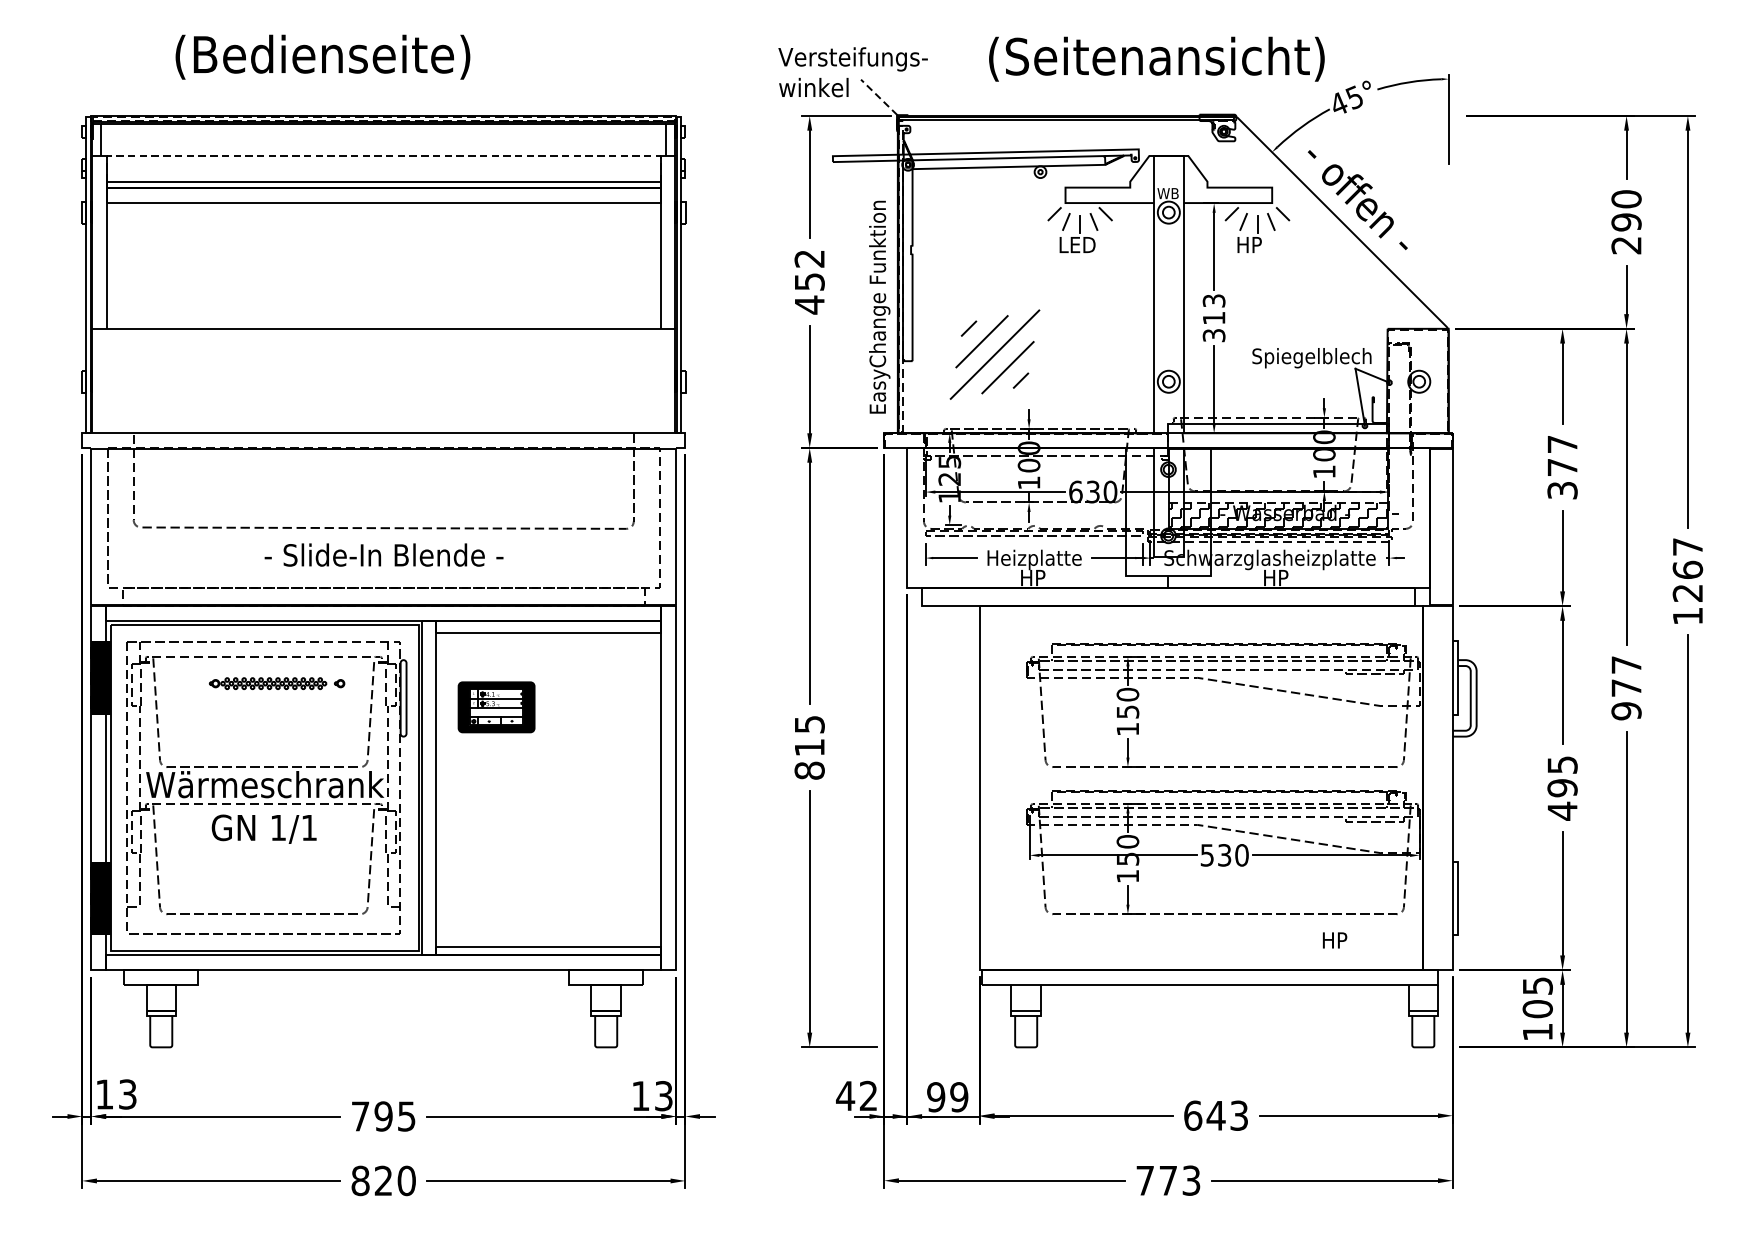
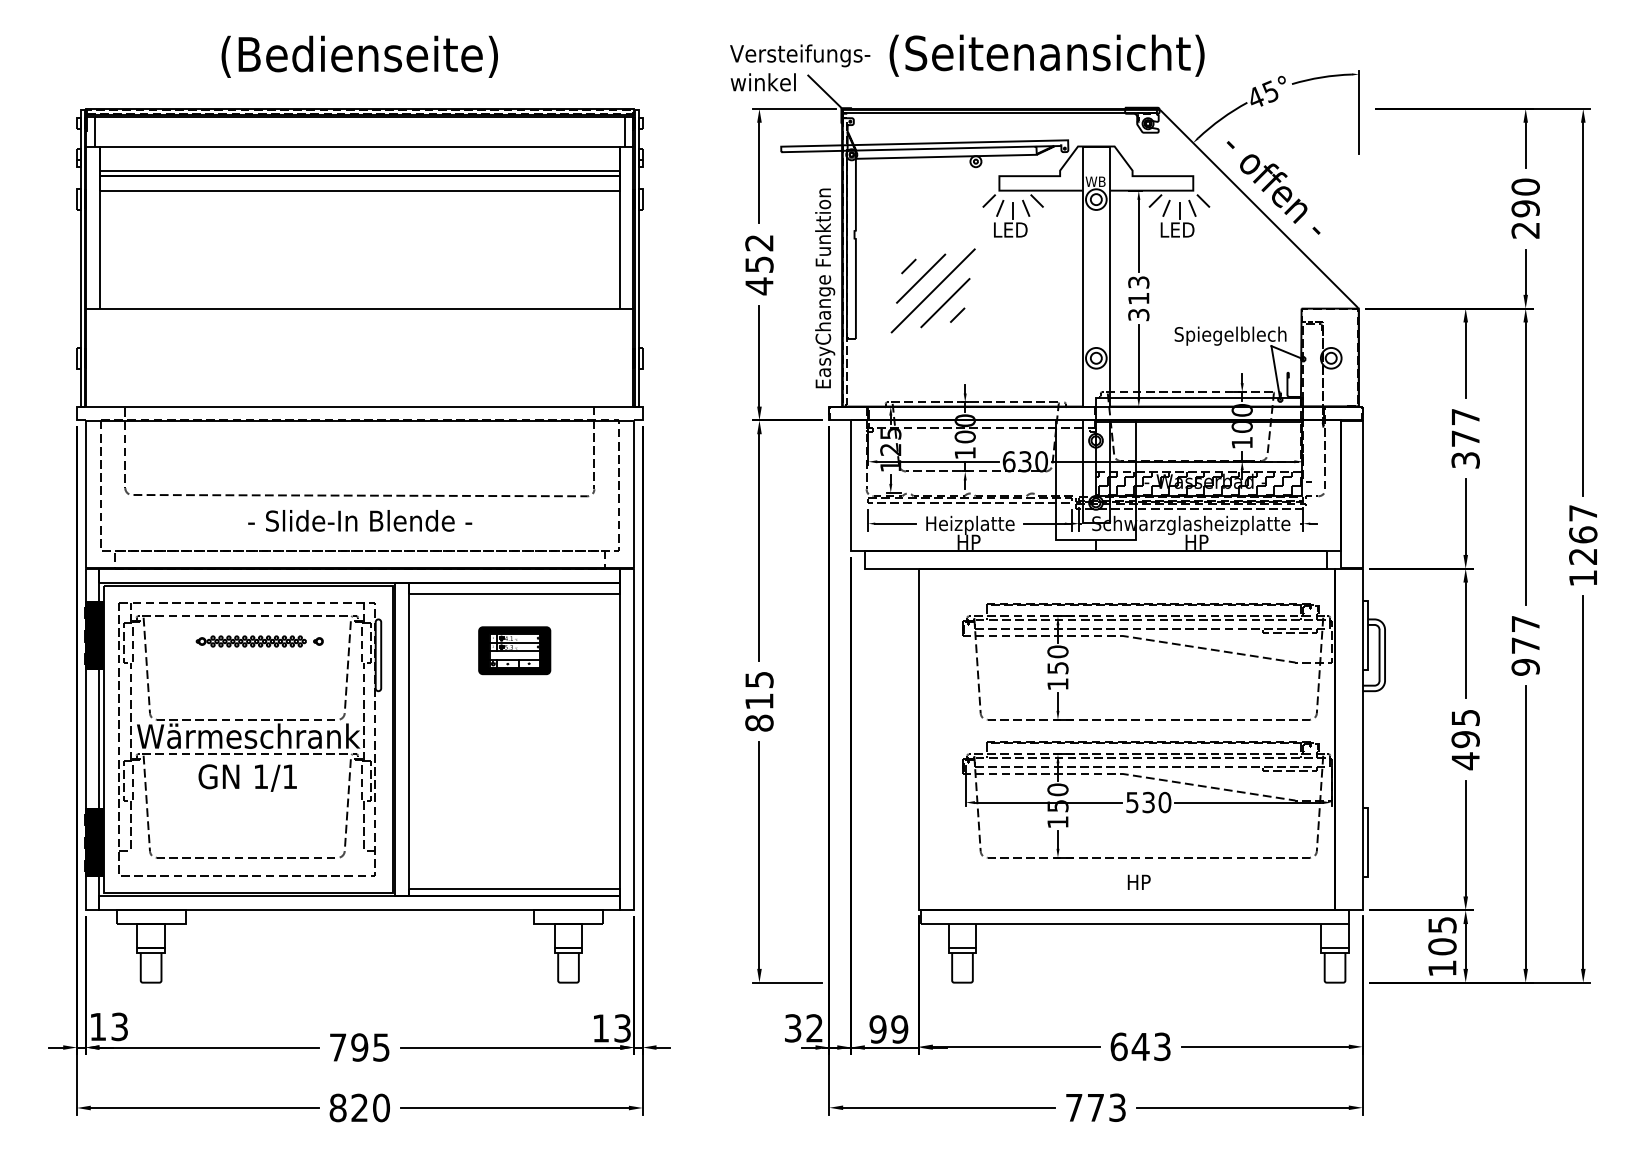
text: (322, 56) -> (359, 56), moved
text: (1156, 58) -> (1046, 55), moved
line: (879, 97) -> (824, 91), dashed -> solid
line: (383, 155) -> (359, 146), dashed -> solid
text: (1256, 244) -> (1178, 229), HP -> LED
part: (994, 354) -> (932, 290), moved
part: (496, 707) -> (514, 650), moved
text: (1334, 939) -> (1138, 881), moved
text: (846, 1096) -> (793, 1028), 42 -> 32

